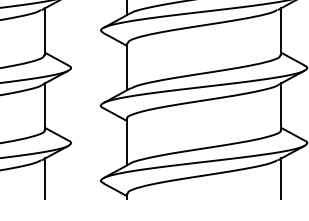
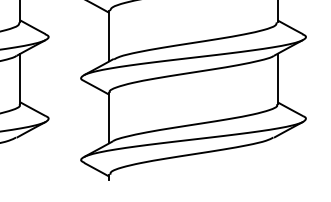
line: (45, 178) -> (20, 157), removed
line: (281, 178) -> (277, 157), removed

